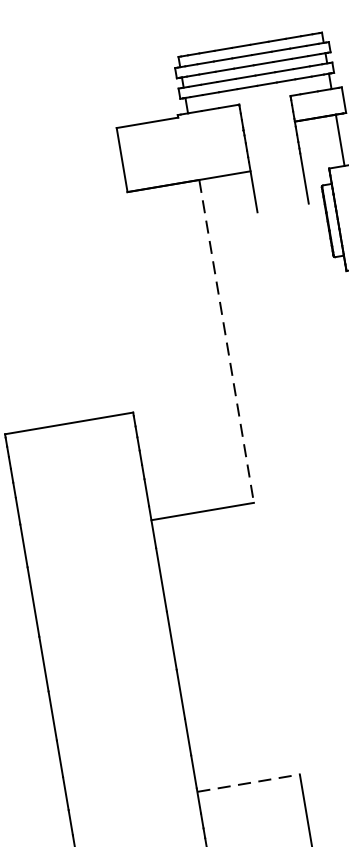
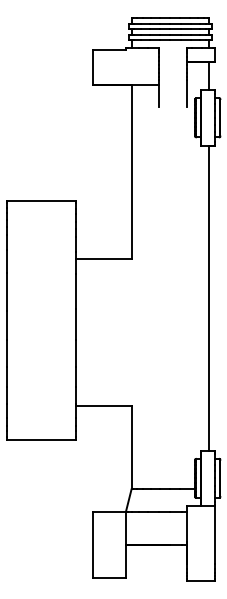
line: (226, 342) -> (131, 172), dashed -> solid
line: (248, 783) -> (103, 406), dashed -> solid

